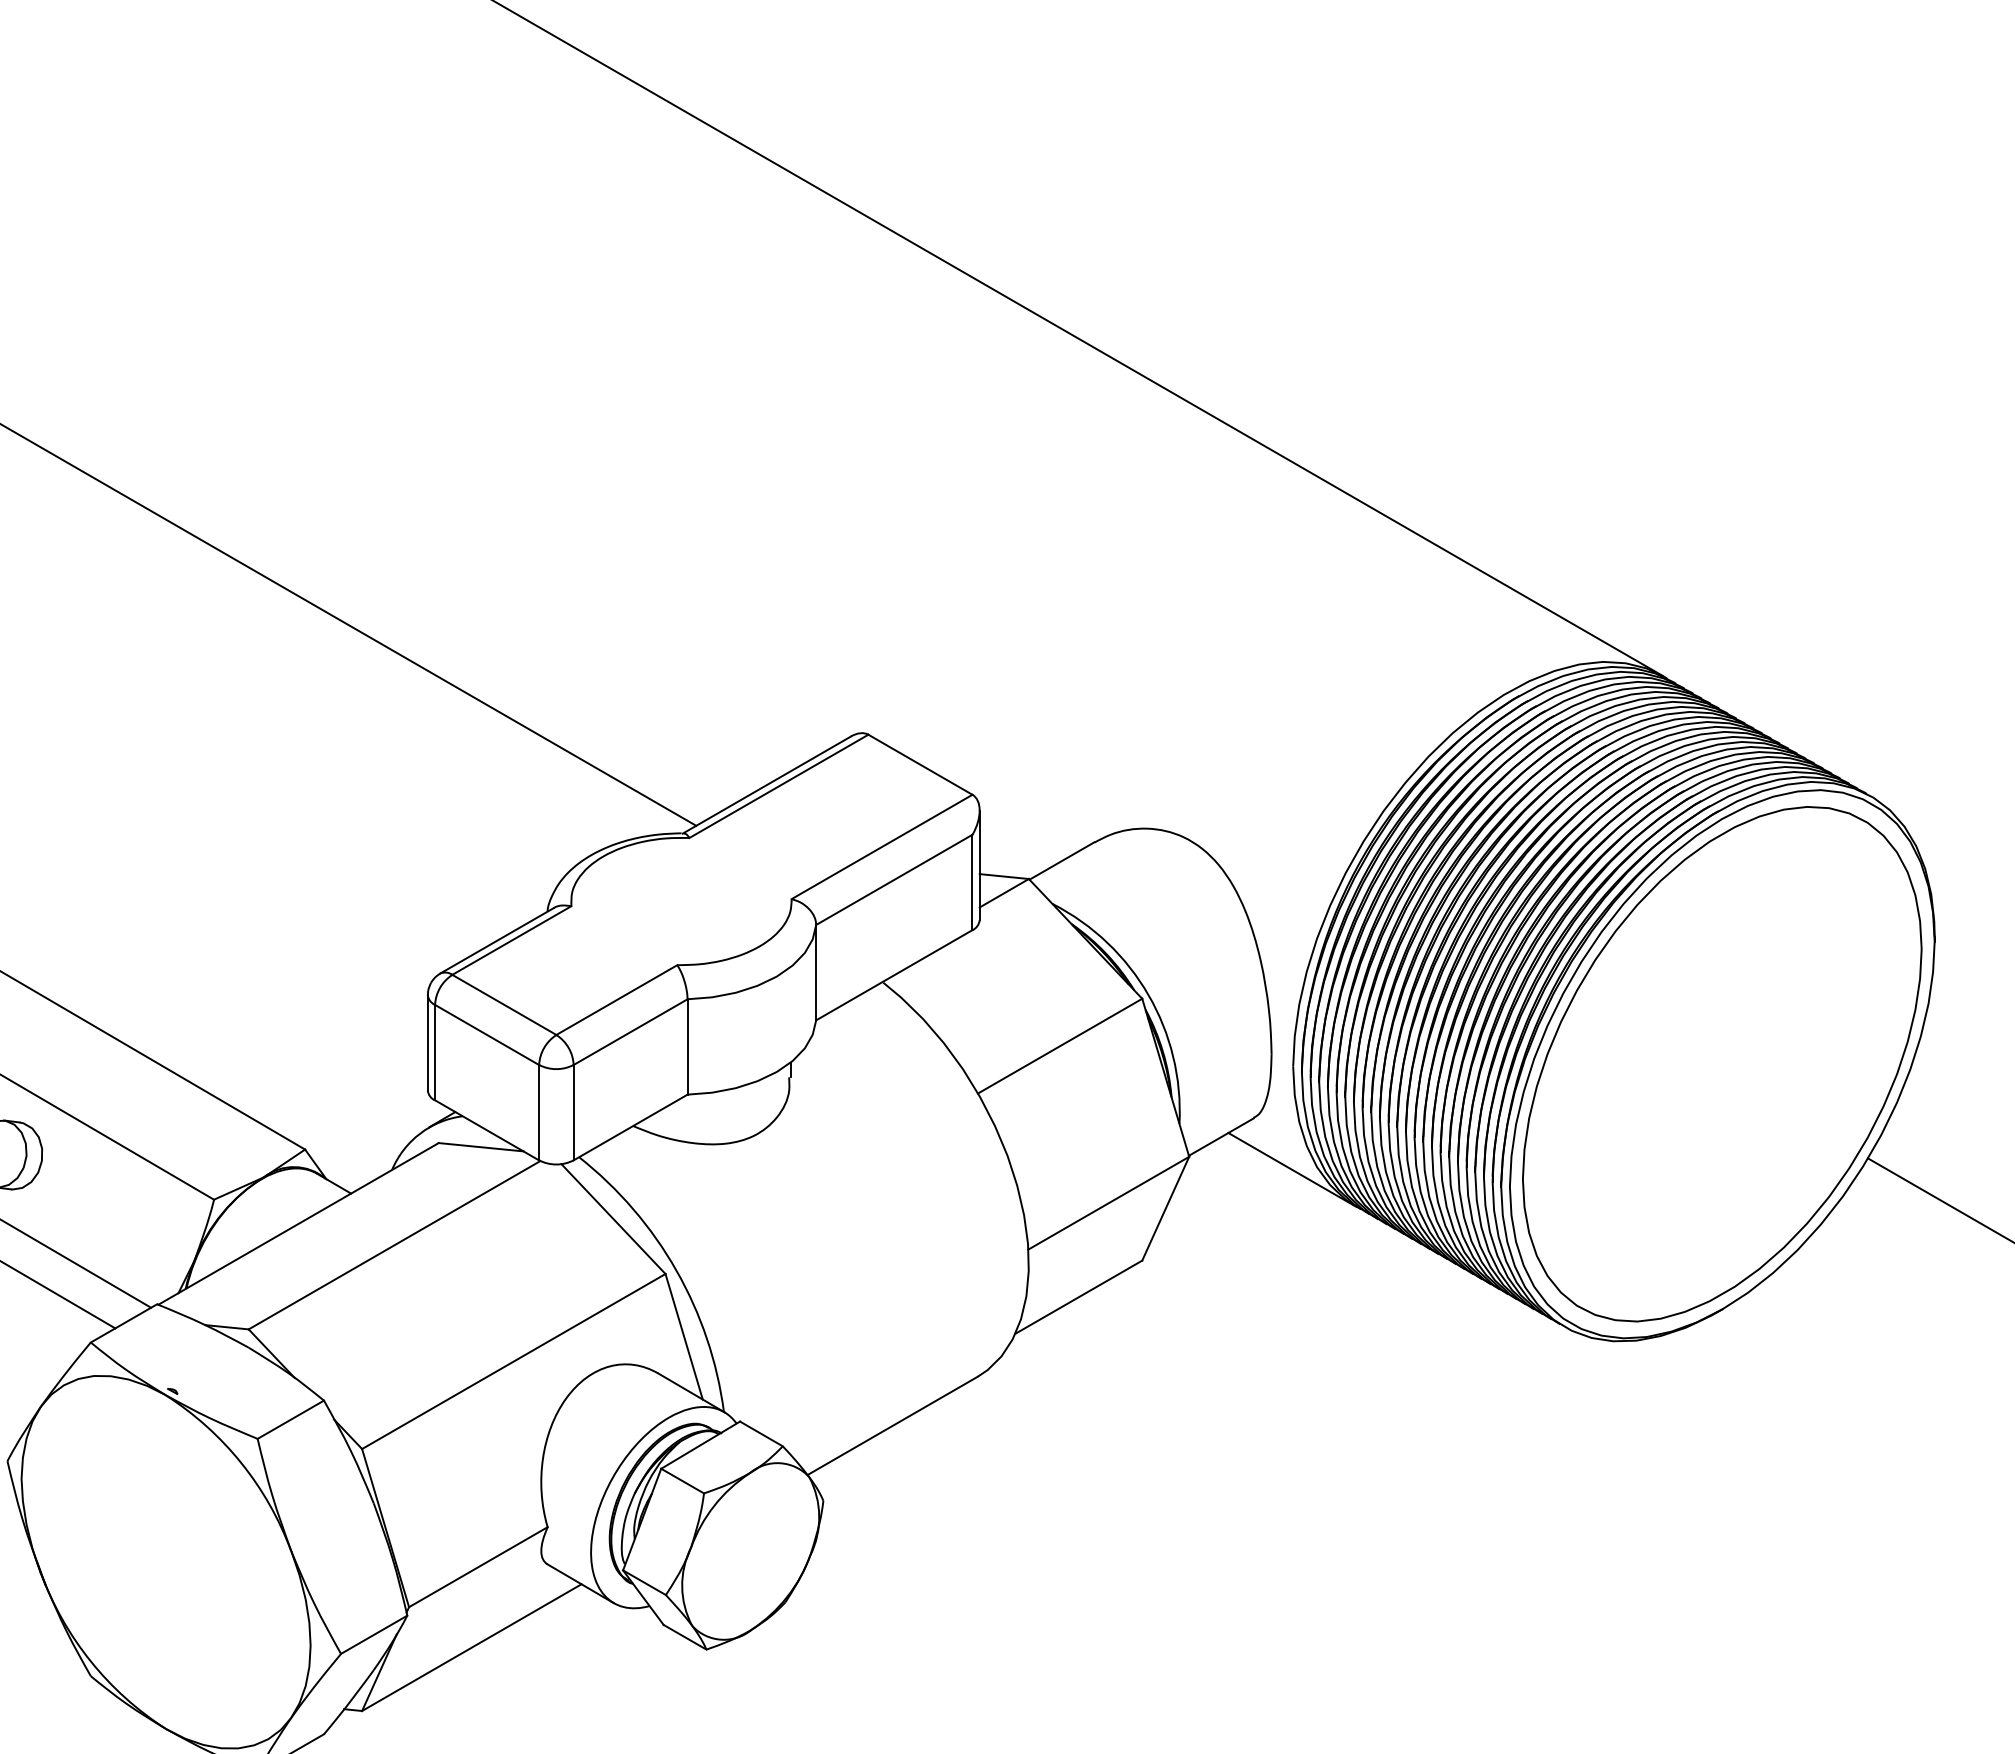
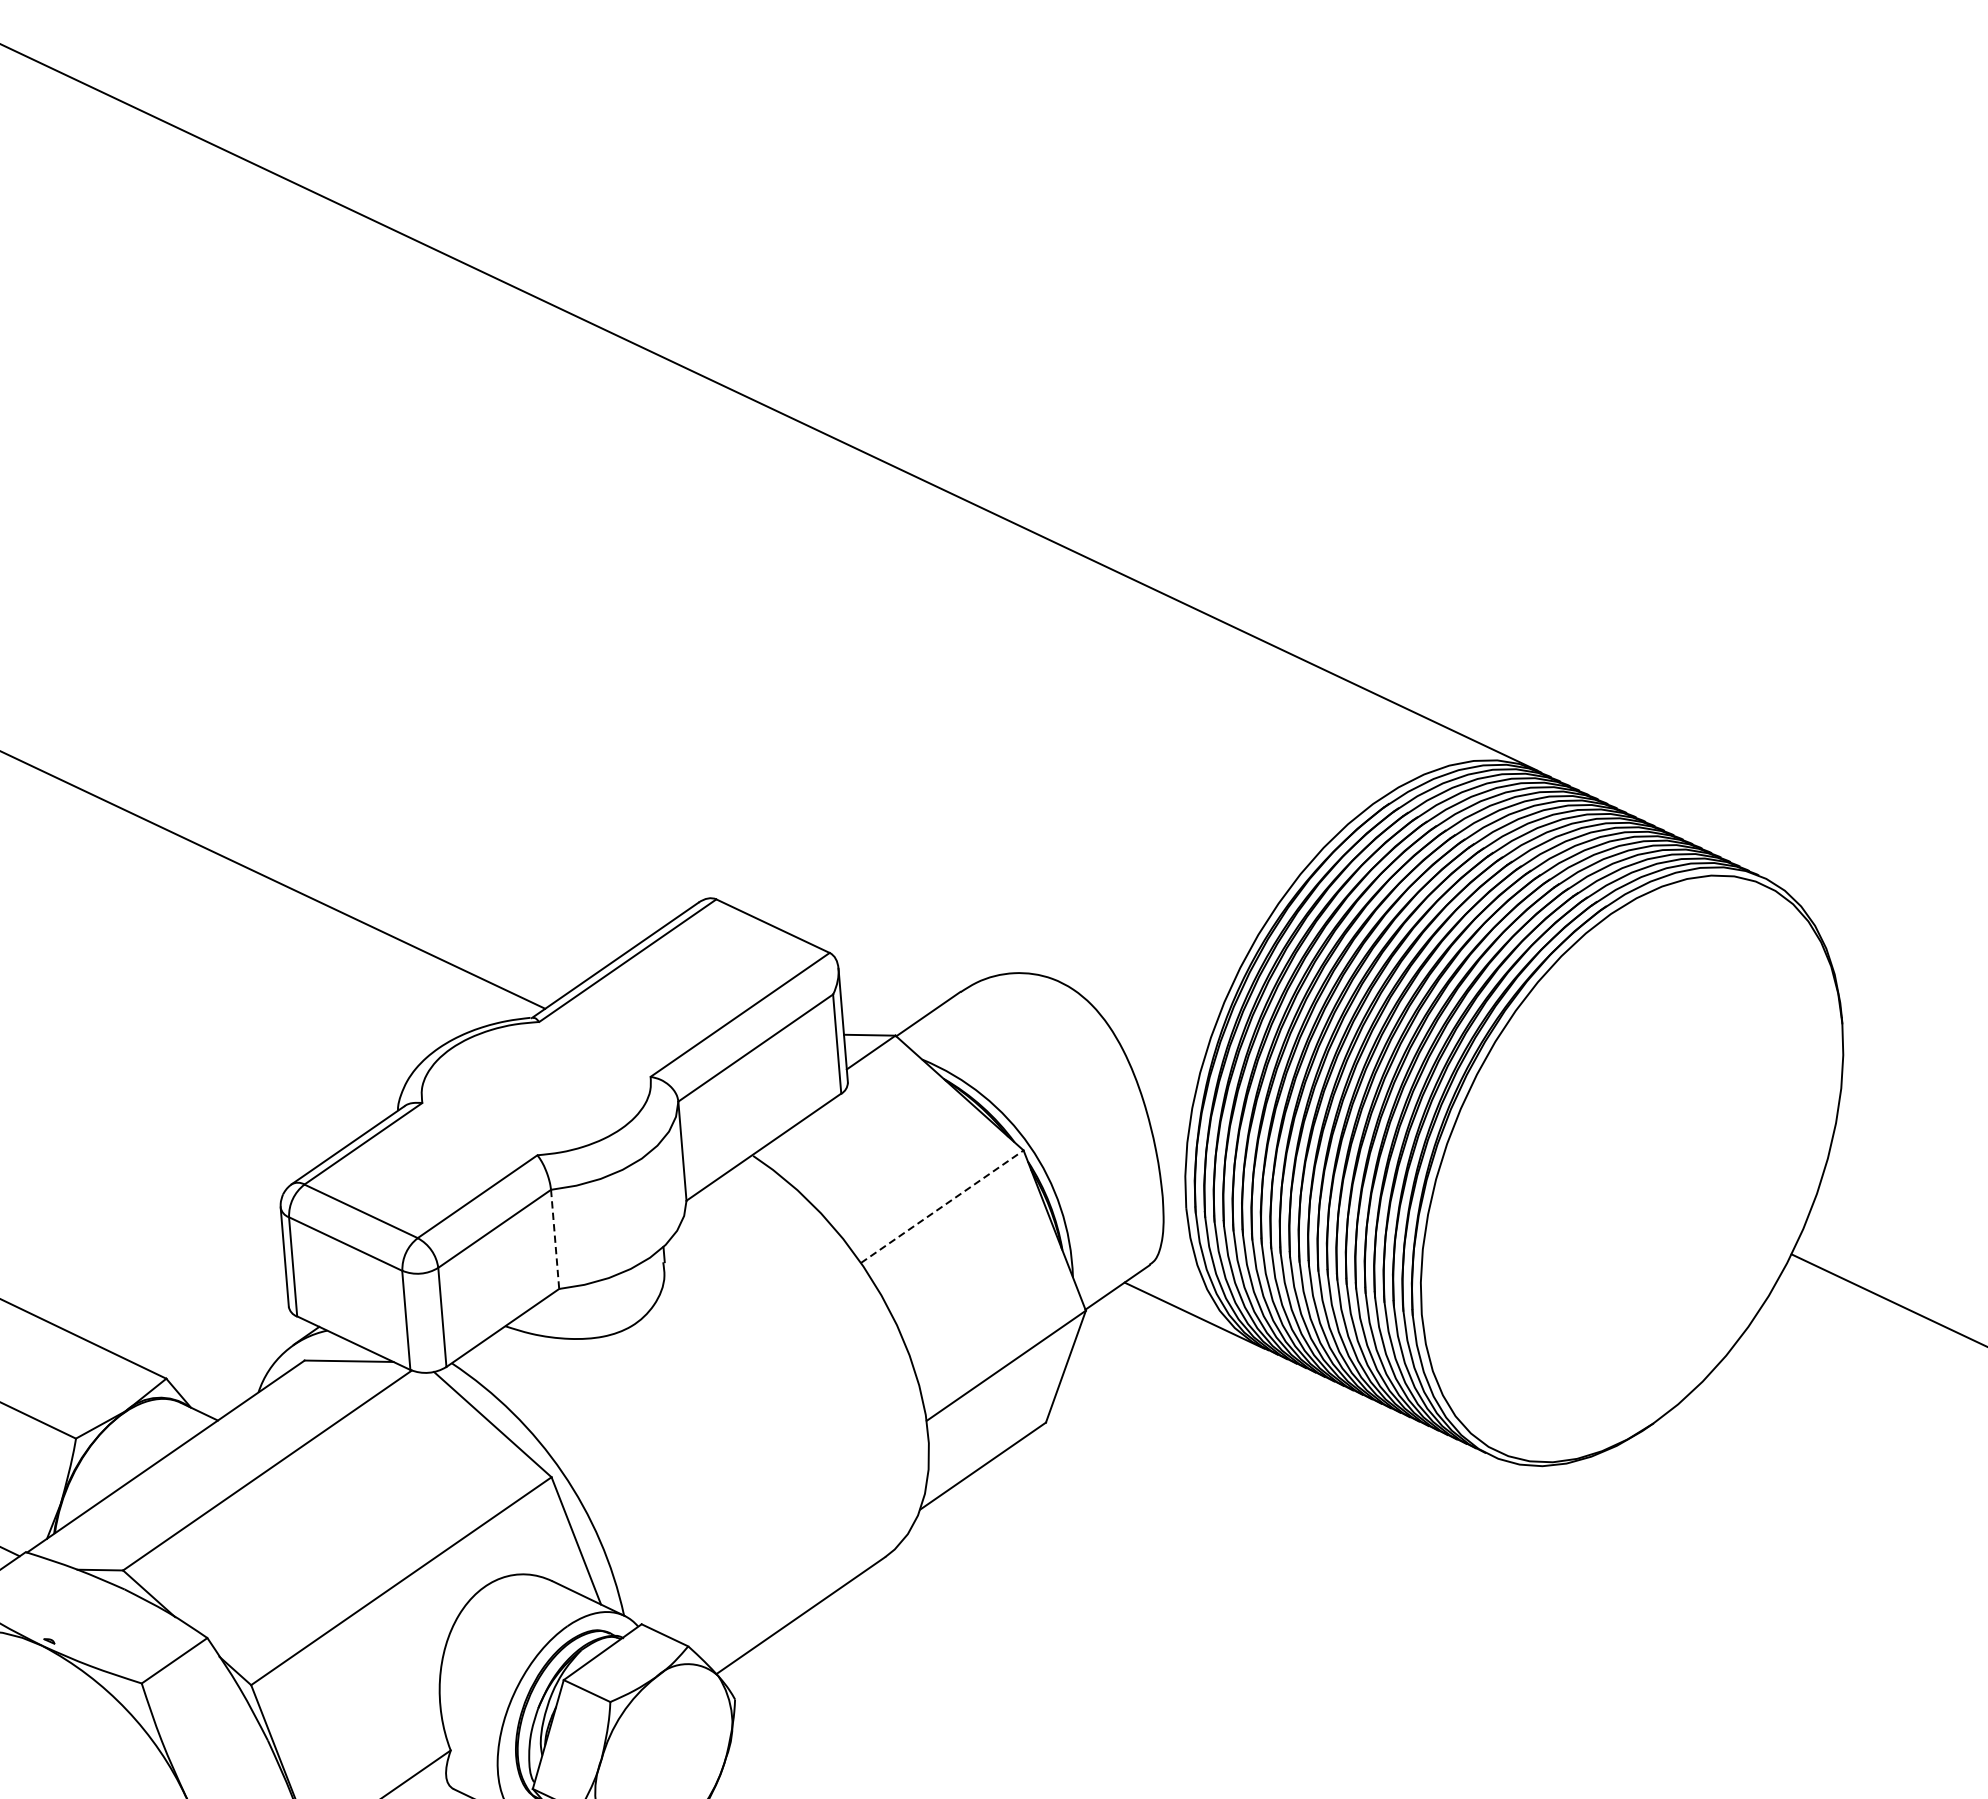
line: (687, 1046) -> (554, 1238), solid -> dashed
line: (1060, 1046) -> (942, 1207), solid -> dashed
part: (1722, 1064) -> (1632, 1169), removed

